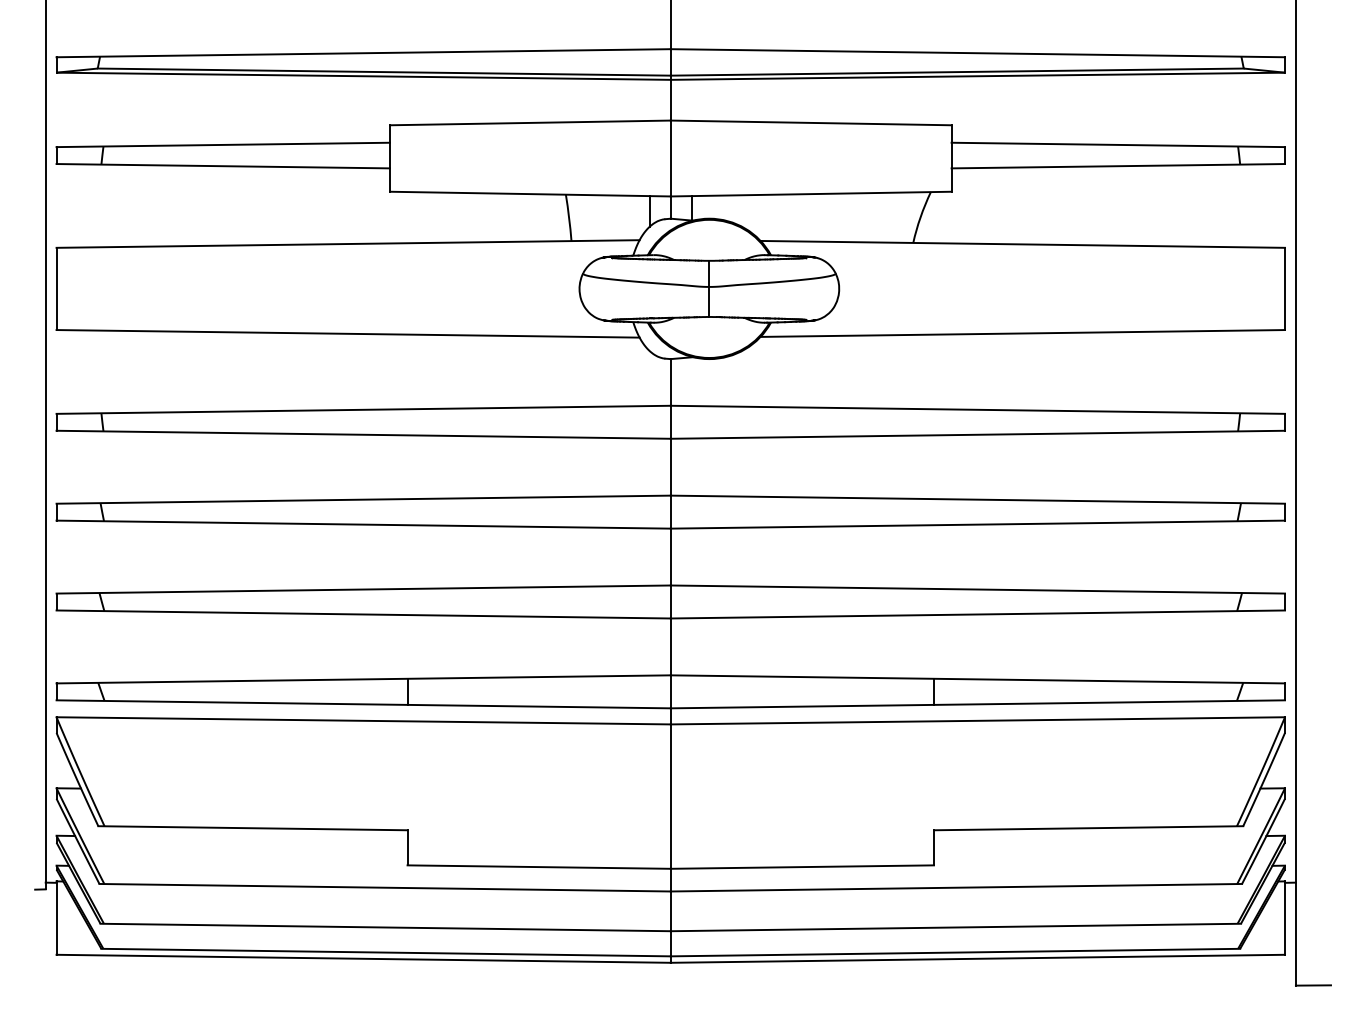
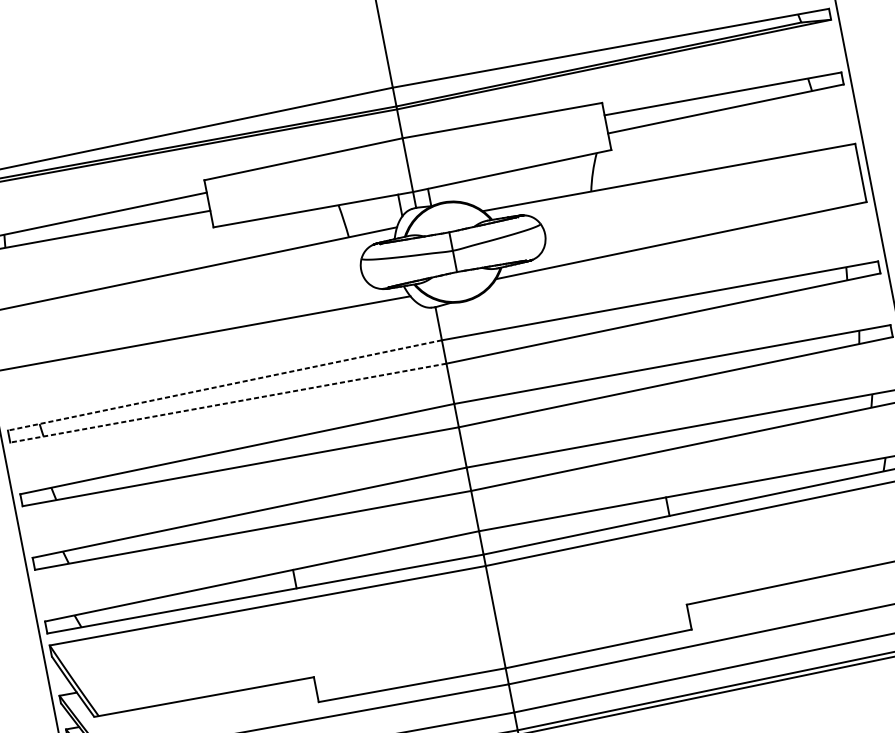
line: (363, 409) -> (224, 385), solid -> dashed
line: (363, 434) -> (228, 402), solid -> dashed

